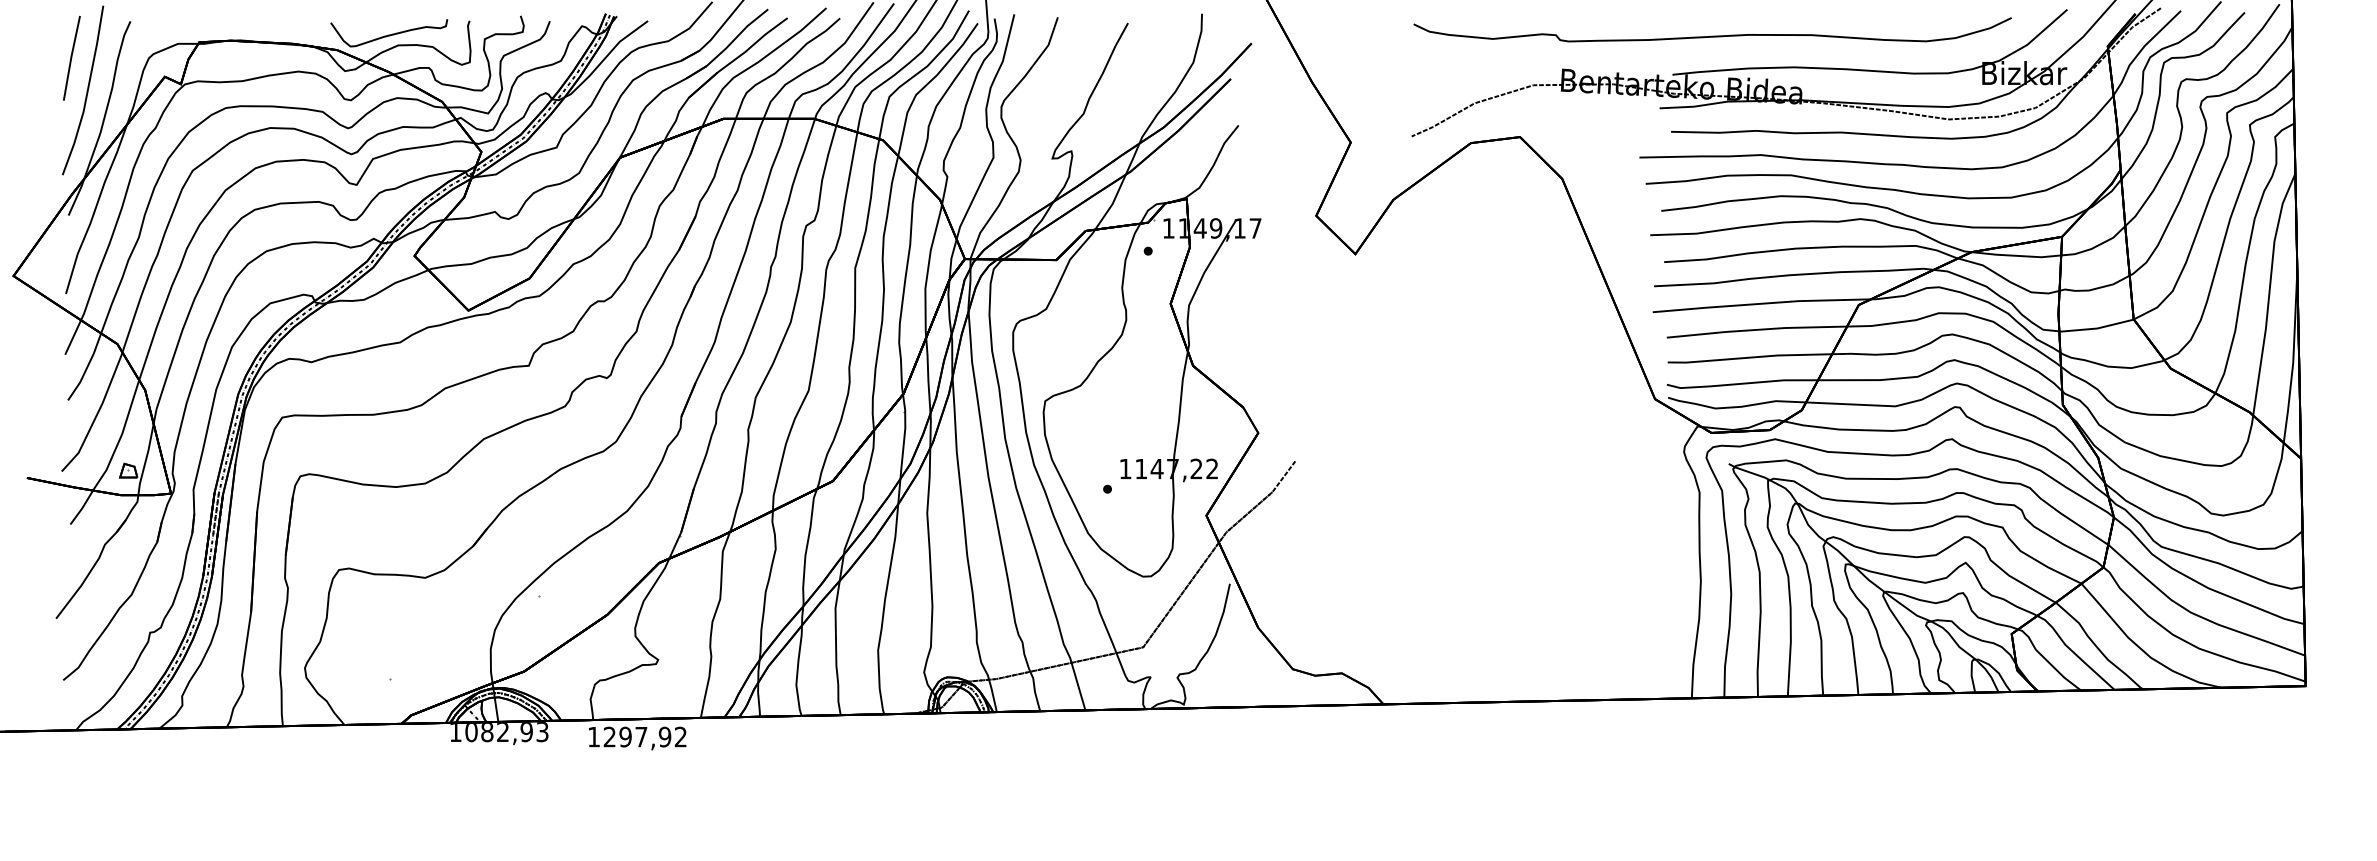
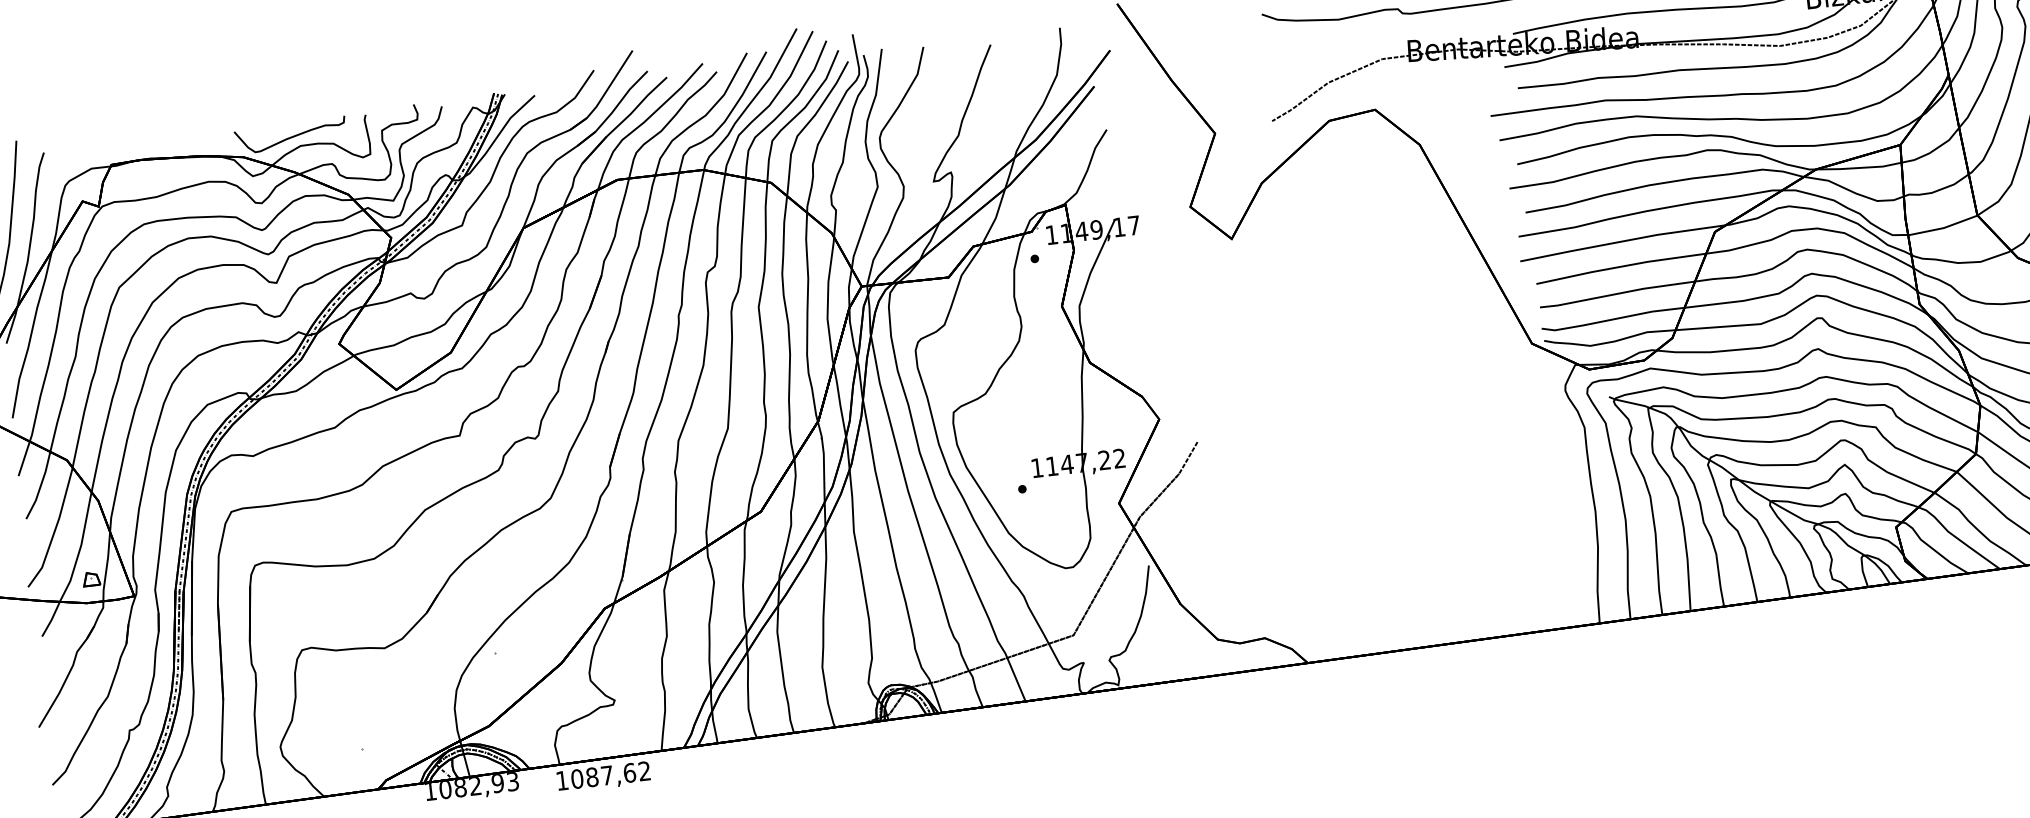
text: (637, 736) -> (603, 775), 1297,92 -> 1087,62

